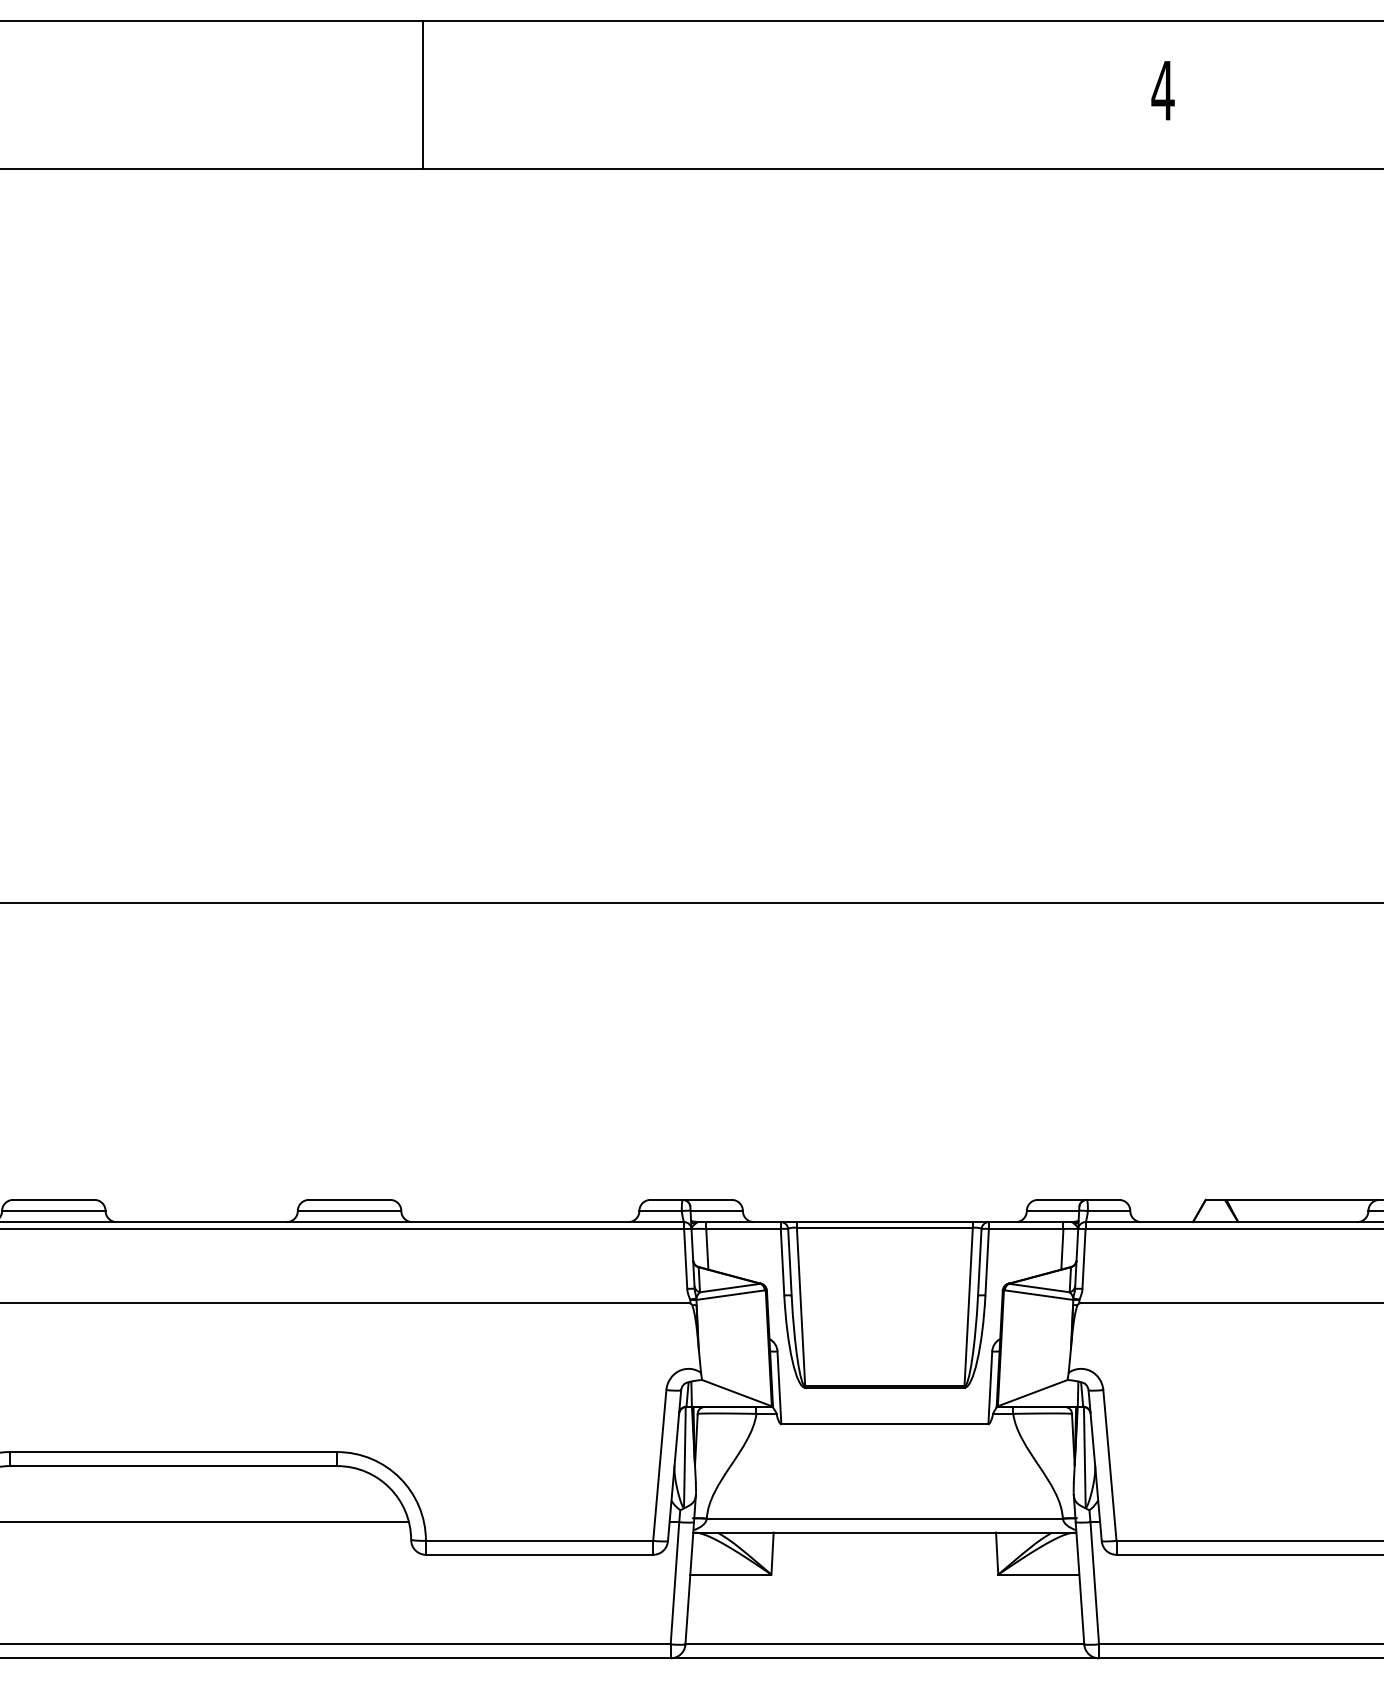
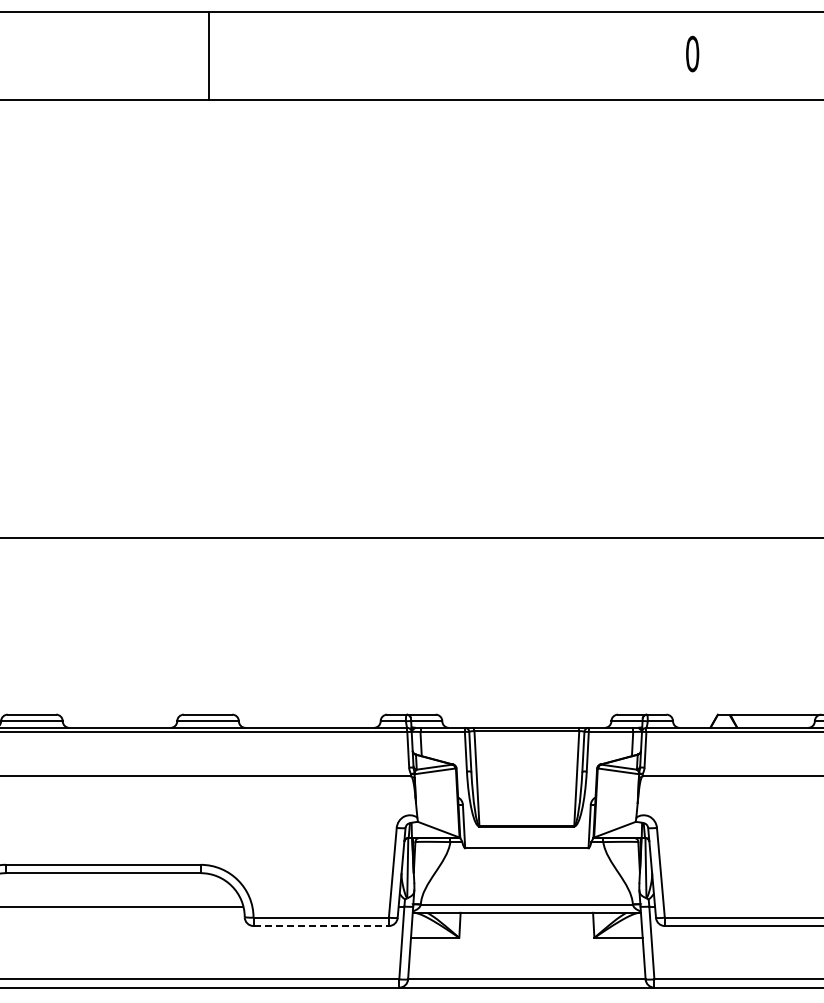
text: (1162, 89) -> (692, 53), 4 -> 0
line: (422, 94) -> (208, 56), moved
line: (540, 1555) -> (321, 926), solid -> dashed

